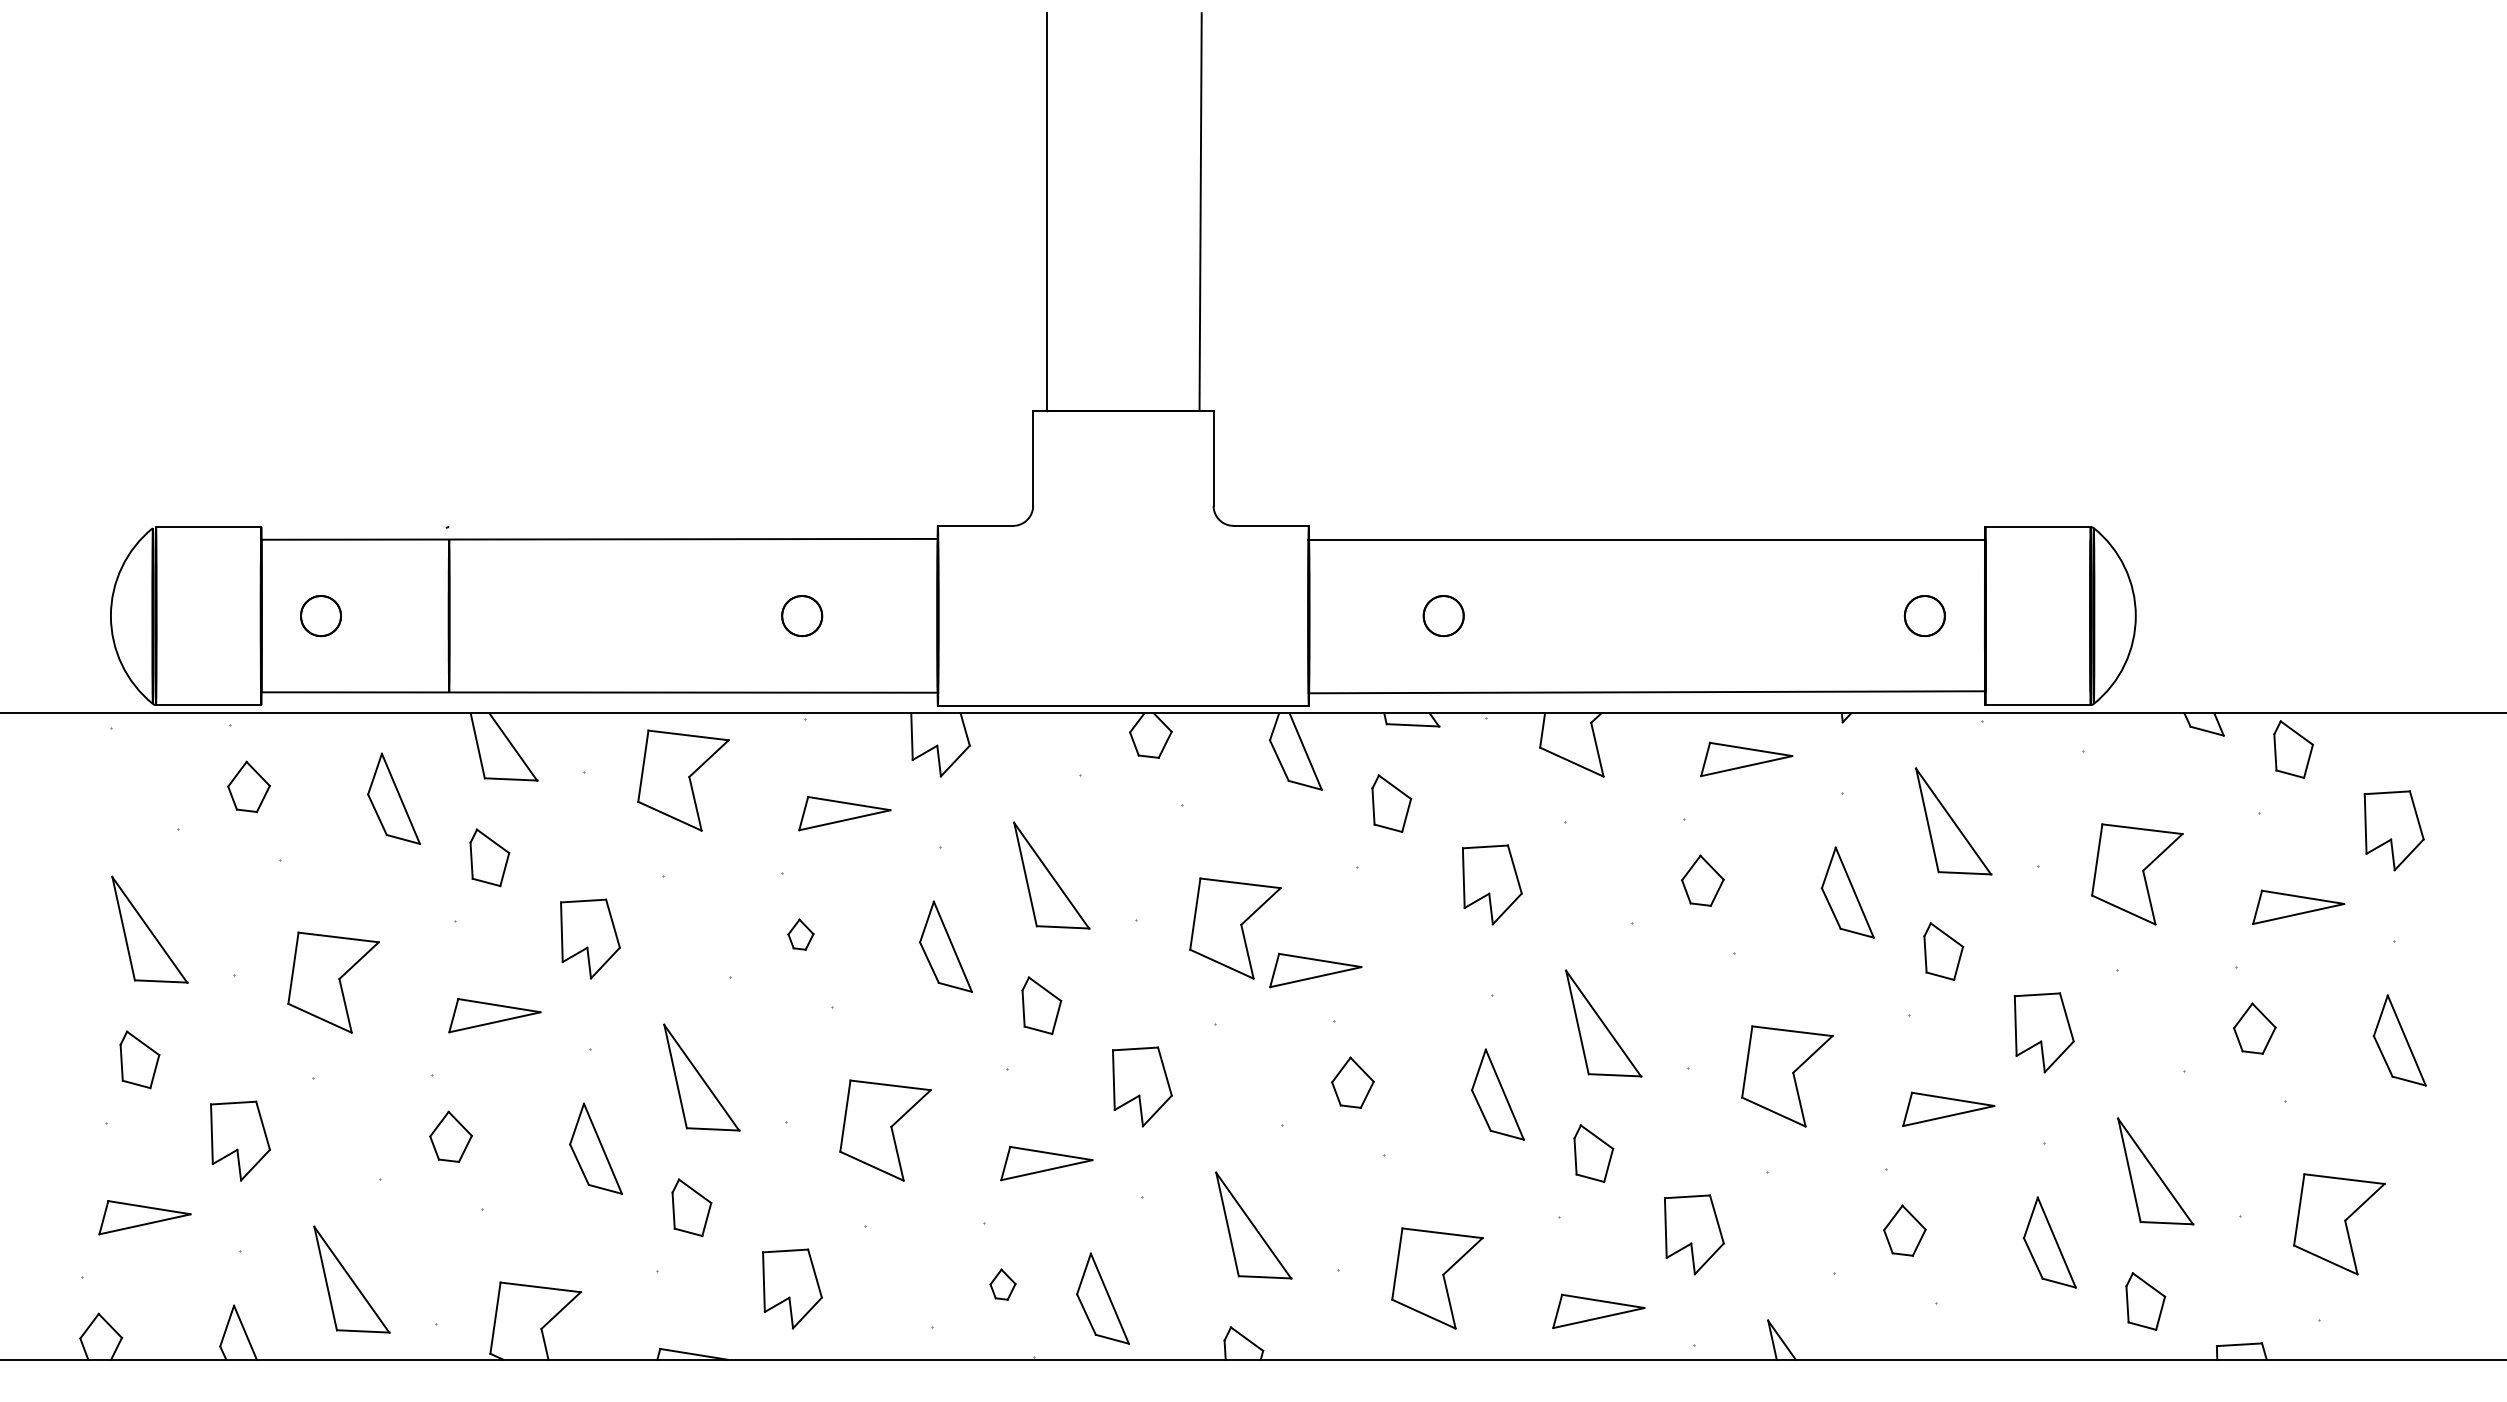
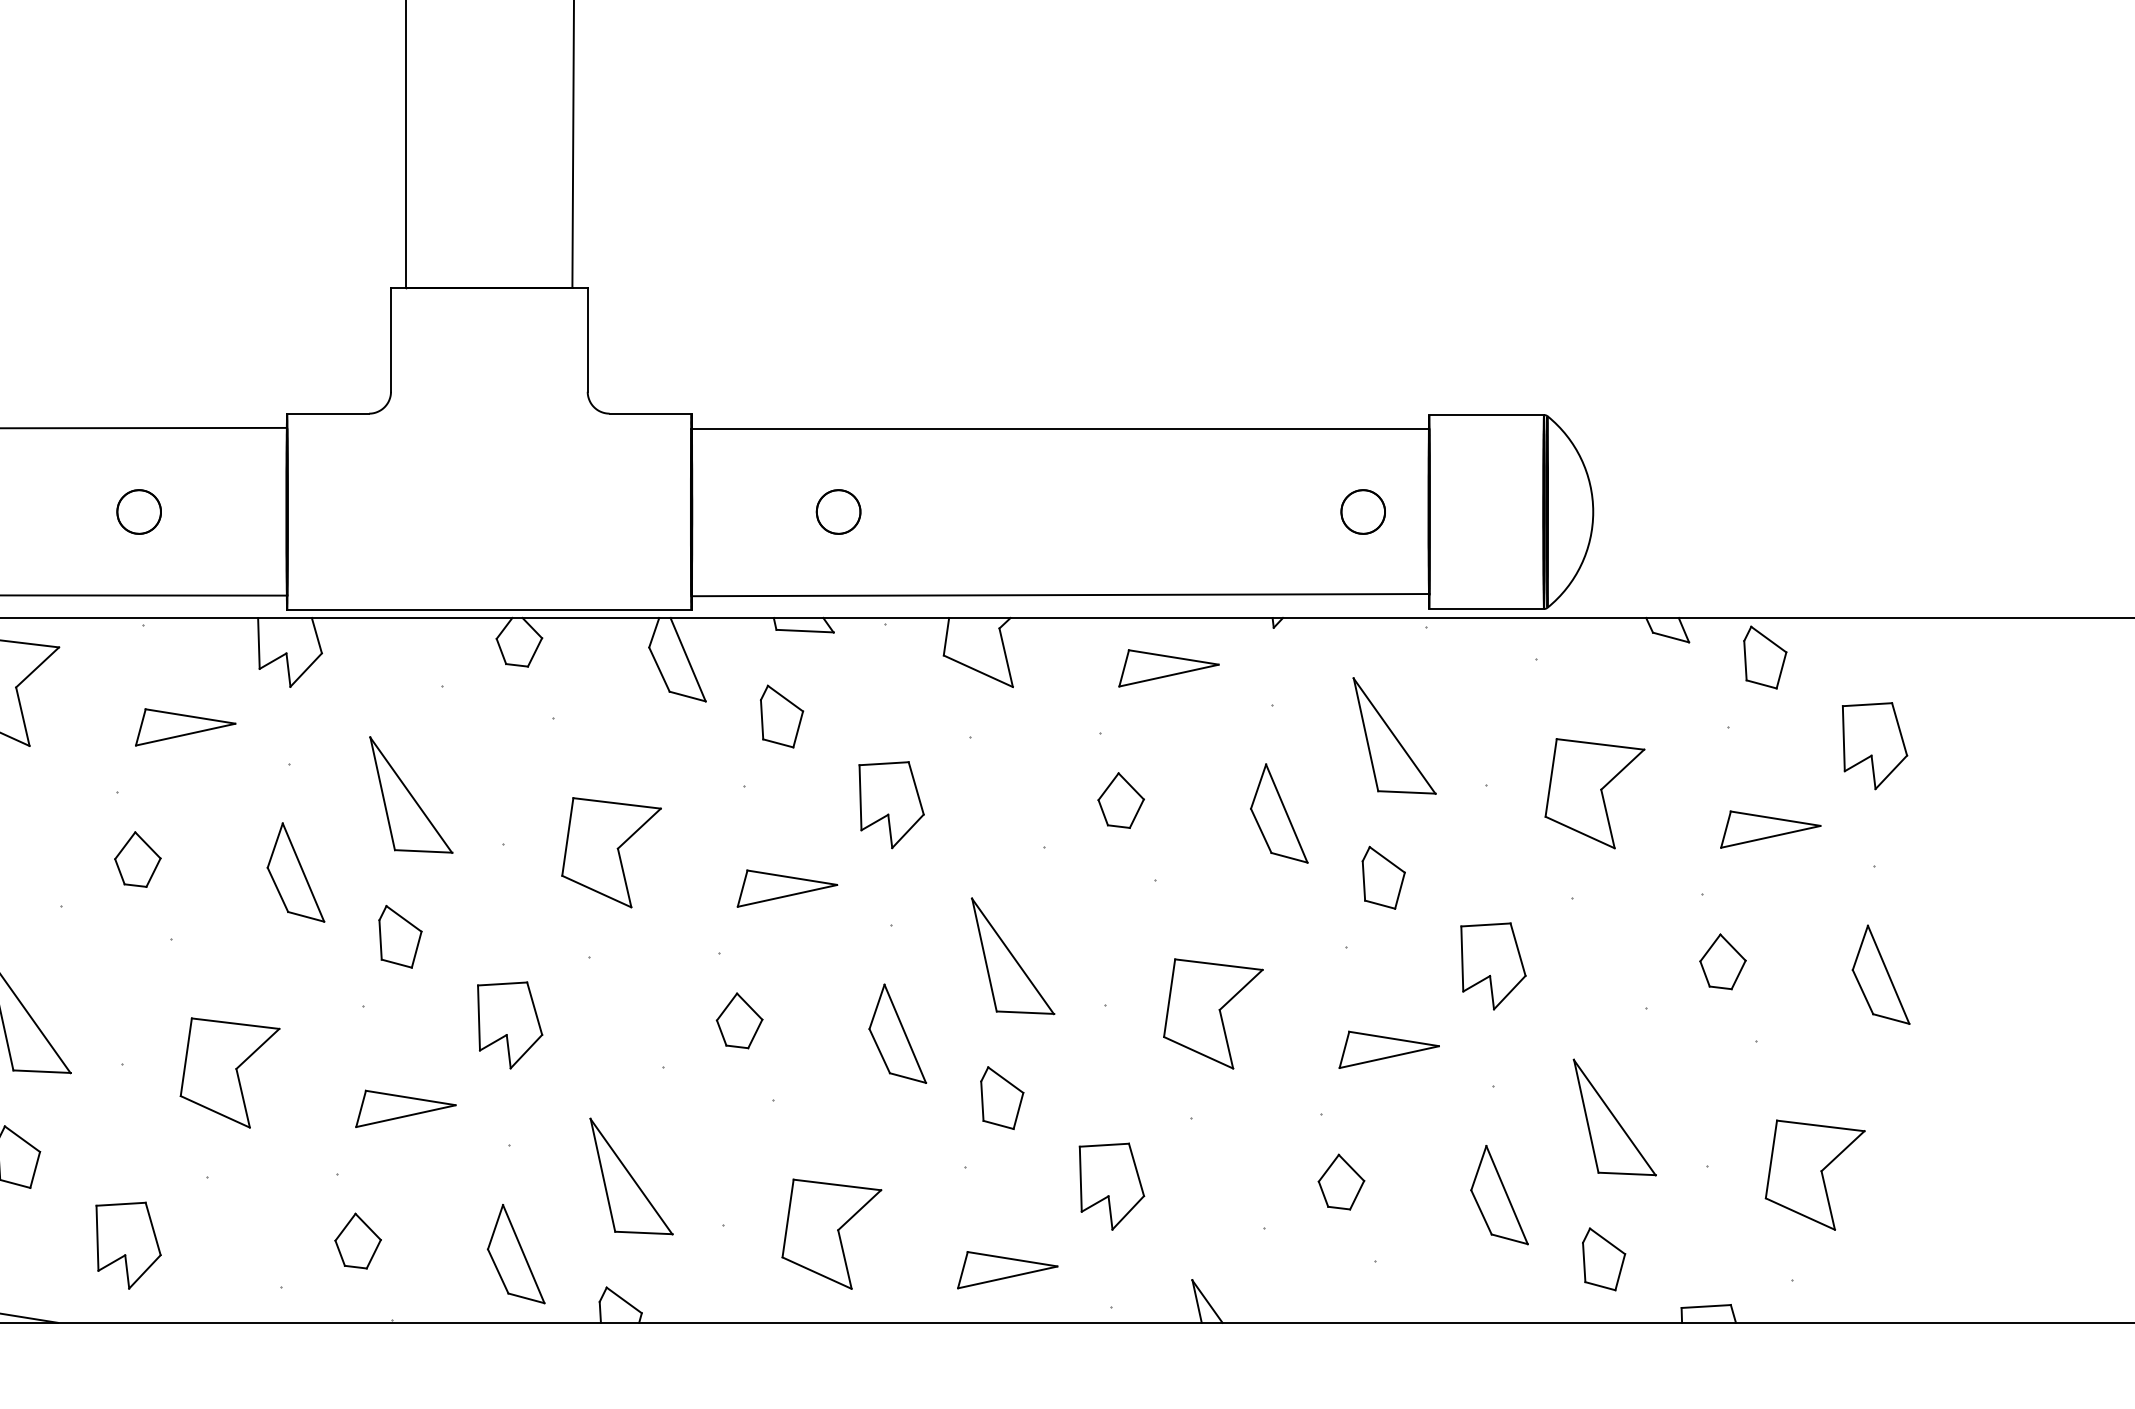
part: (800, 934) -> (137, 859), size x1.67
part: (1315, 970) -> (787, 888), moved
part: (1002, 1284) -> (357, 1240), size x1.67
part: (1102, 1298) -> (515, 1253), moved

